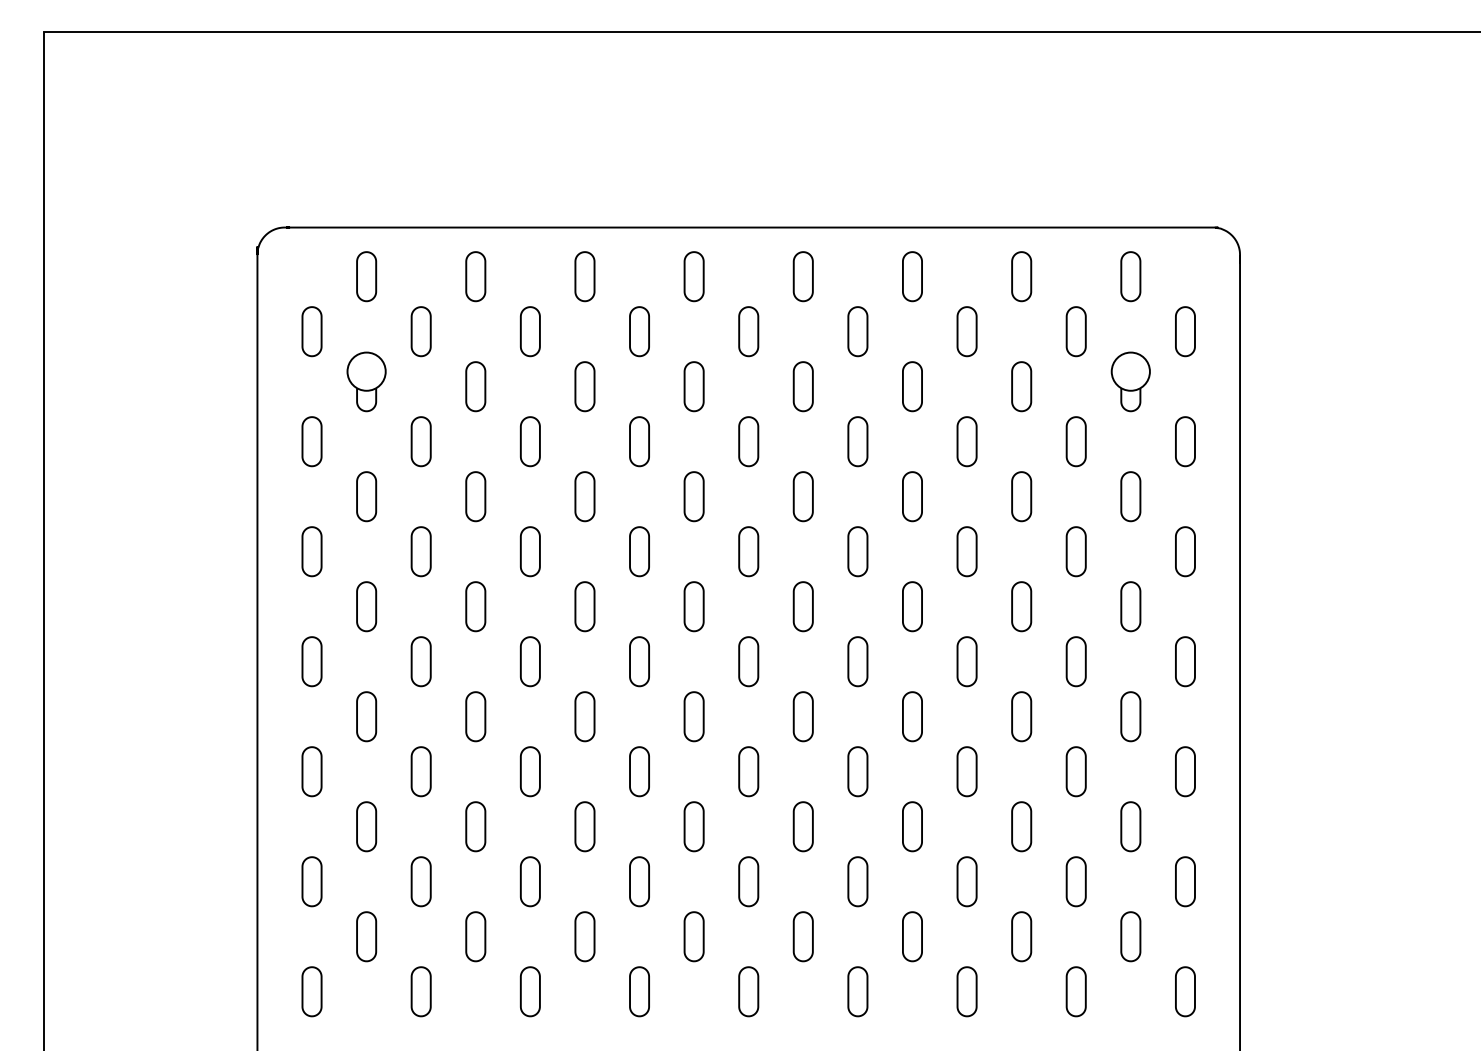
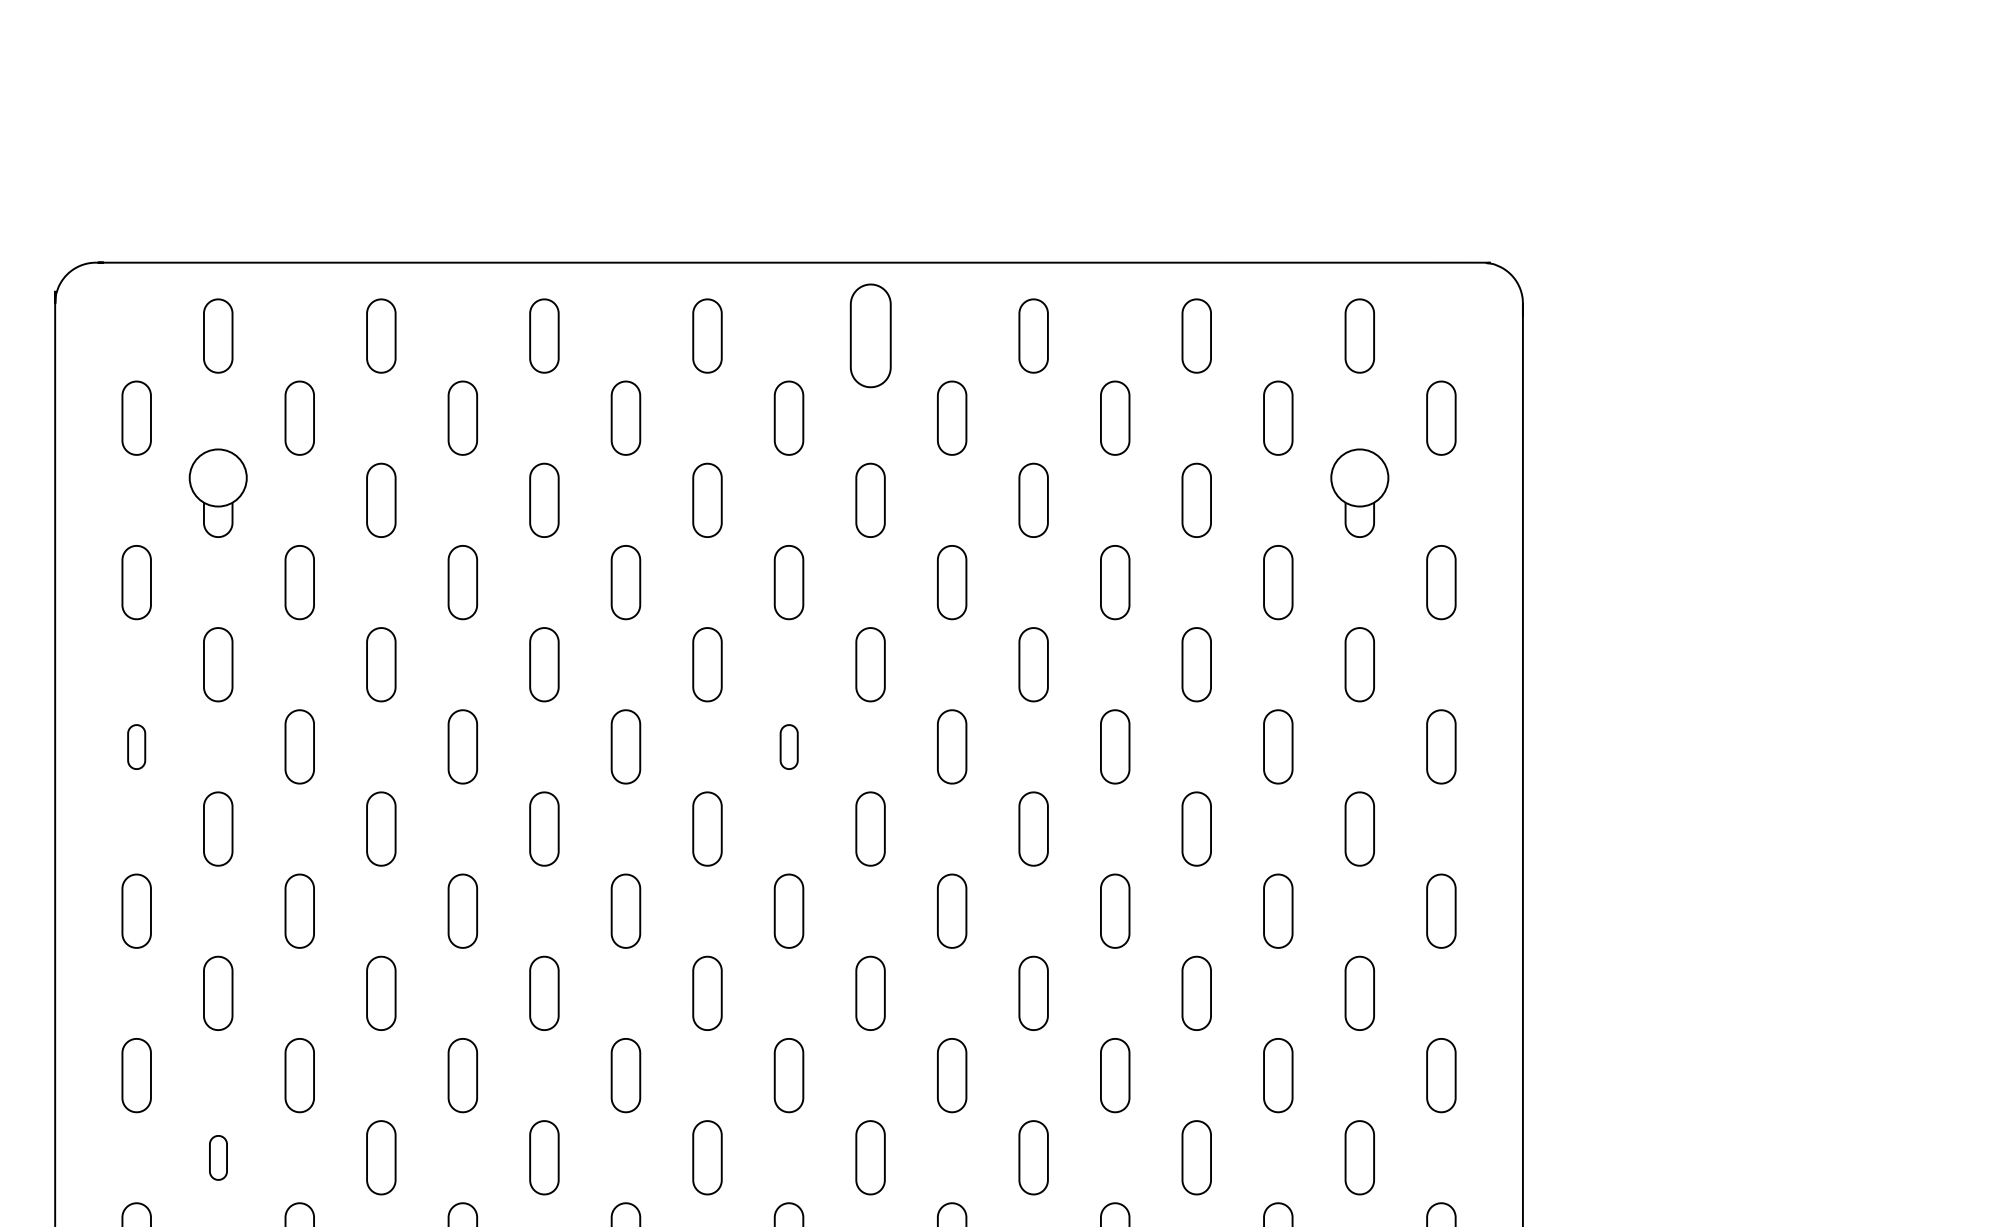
part: (802, 276) -> (869, 335), size x1.4
part: (311, 551) -> (135, 746), size x0.6
part: (748, 551) -> (788, 746), size x0.6
part: (366, 826) -> (218, 1157), size x0.6

